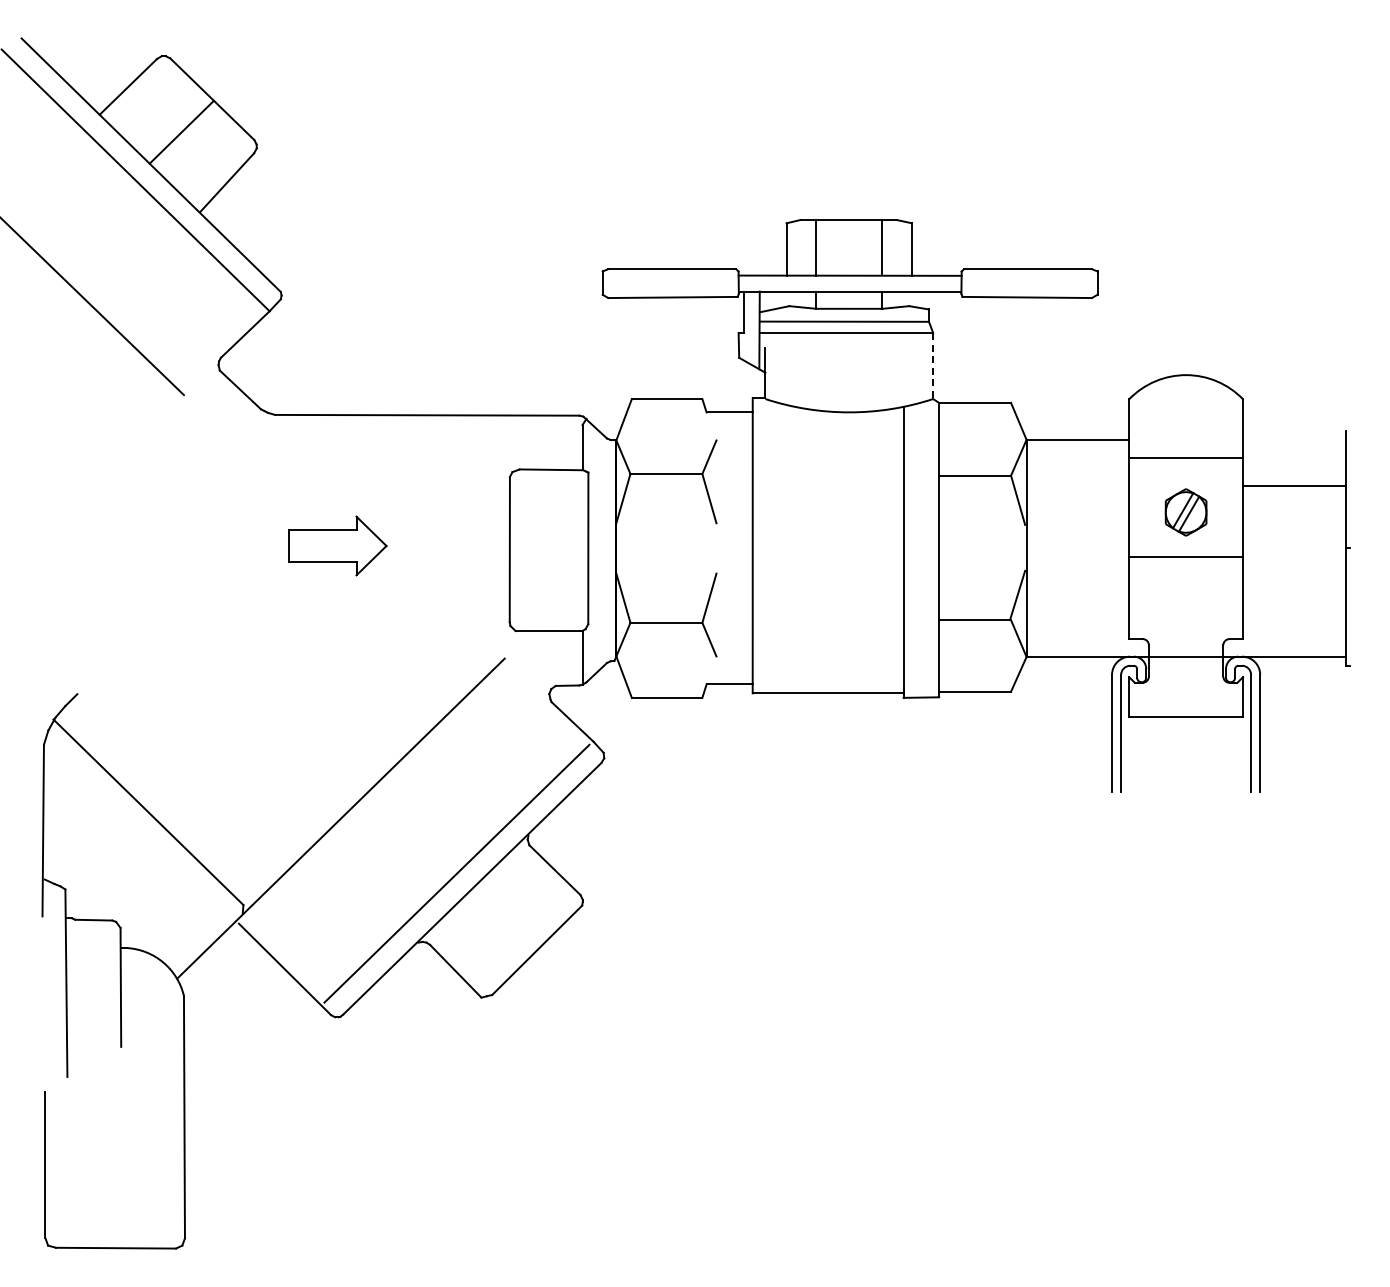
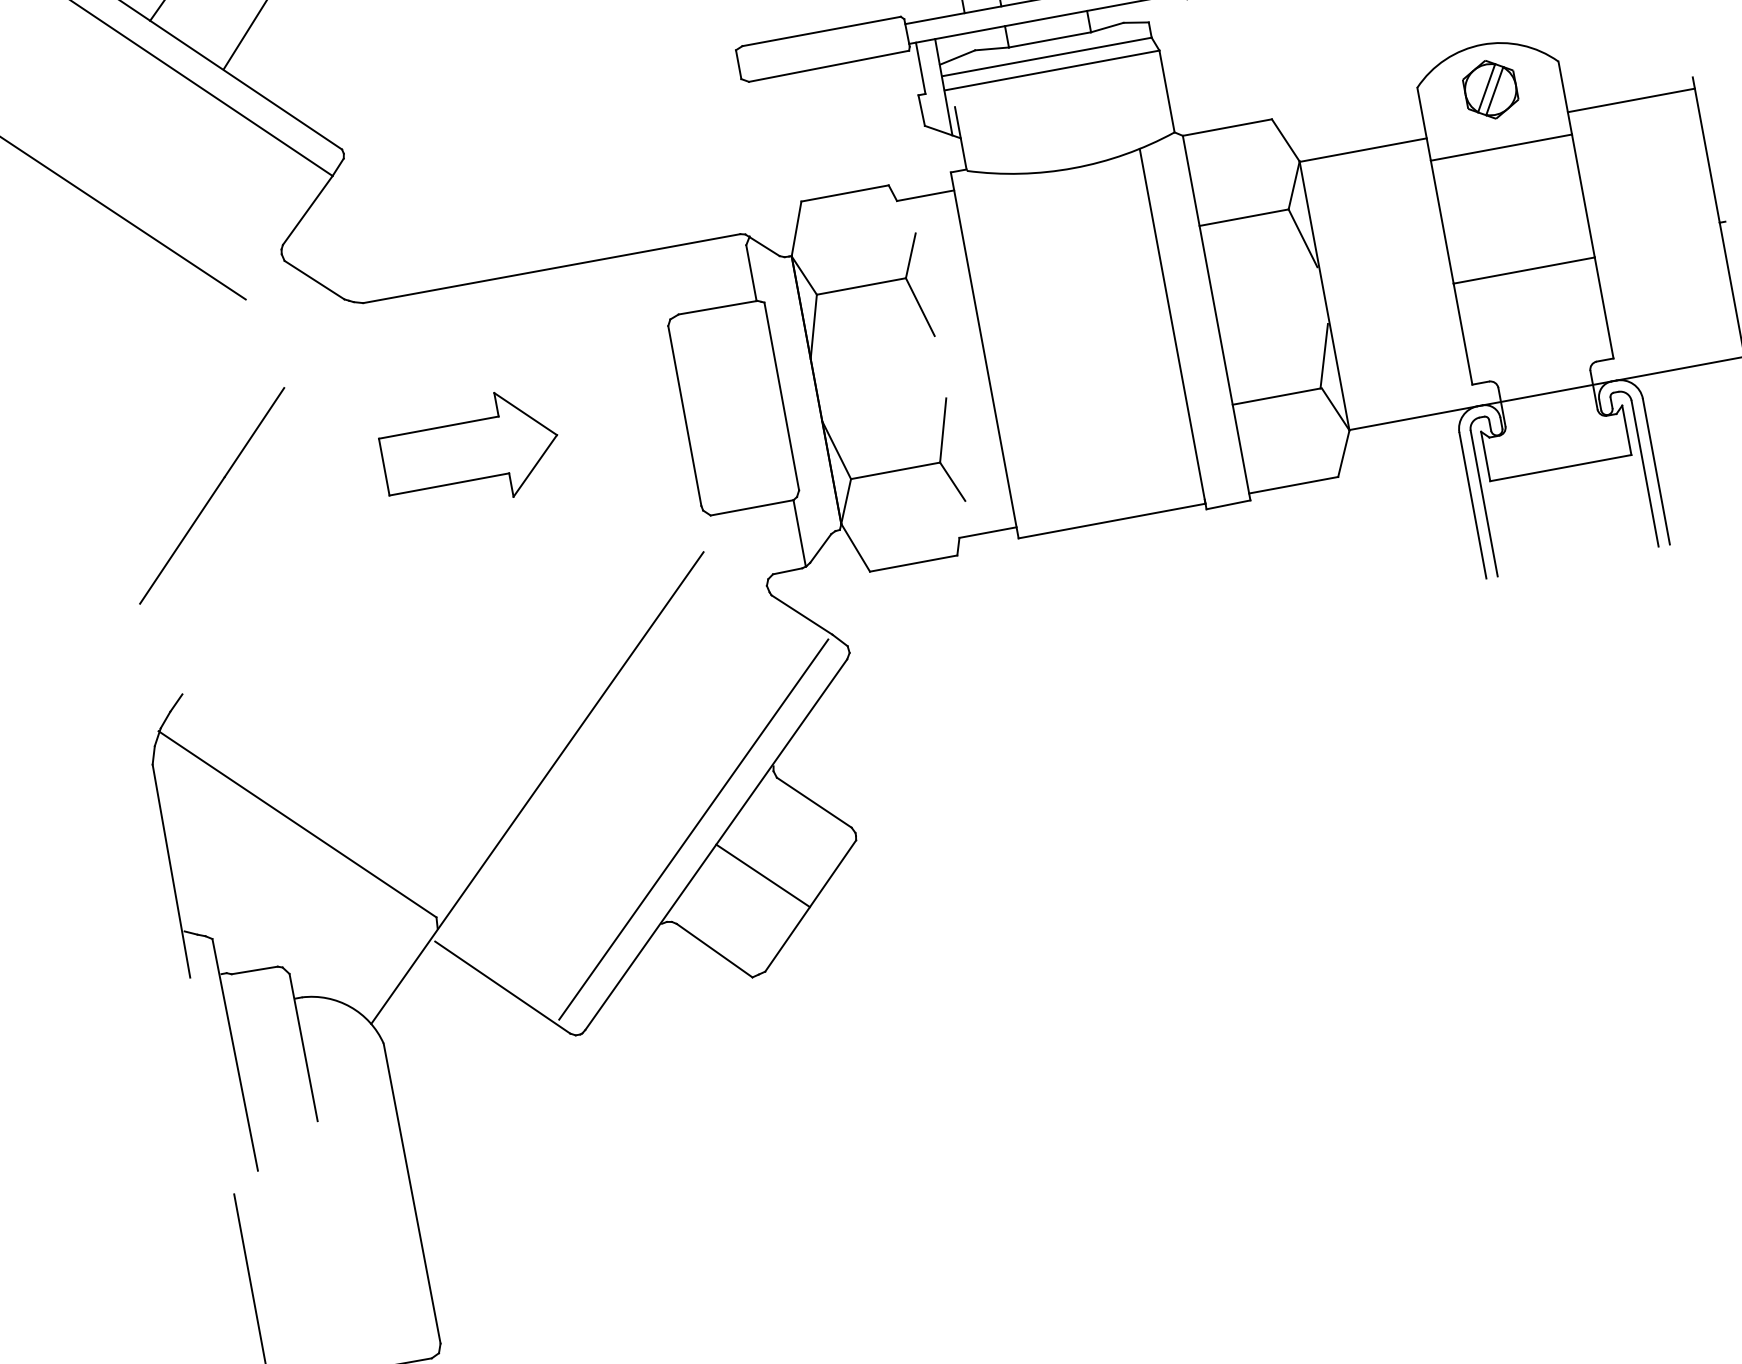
line: (933, 366) -> (1167, 92), dashed -> solid
line: (1294, 486) -> (1631, 100), moved
part: (1185, 512) -> (1489, 89), moved
line: (129, 543) -> (212, 495), added
part: (337, 545) -> (470, 450), size x1.43
line: (504, 919) -> (763, 875), added

